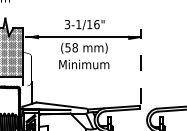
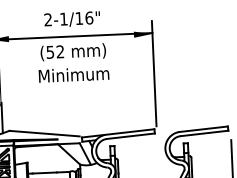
text: (67, 24) -> (48, 19), 3-1/16" -> 2-1/16"
text: (74, 47) -> (59, 51), (58 -> (52
line: (141, 66) -> (154, 74), dashed -> solid

